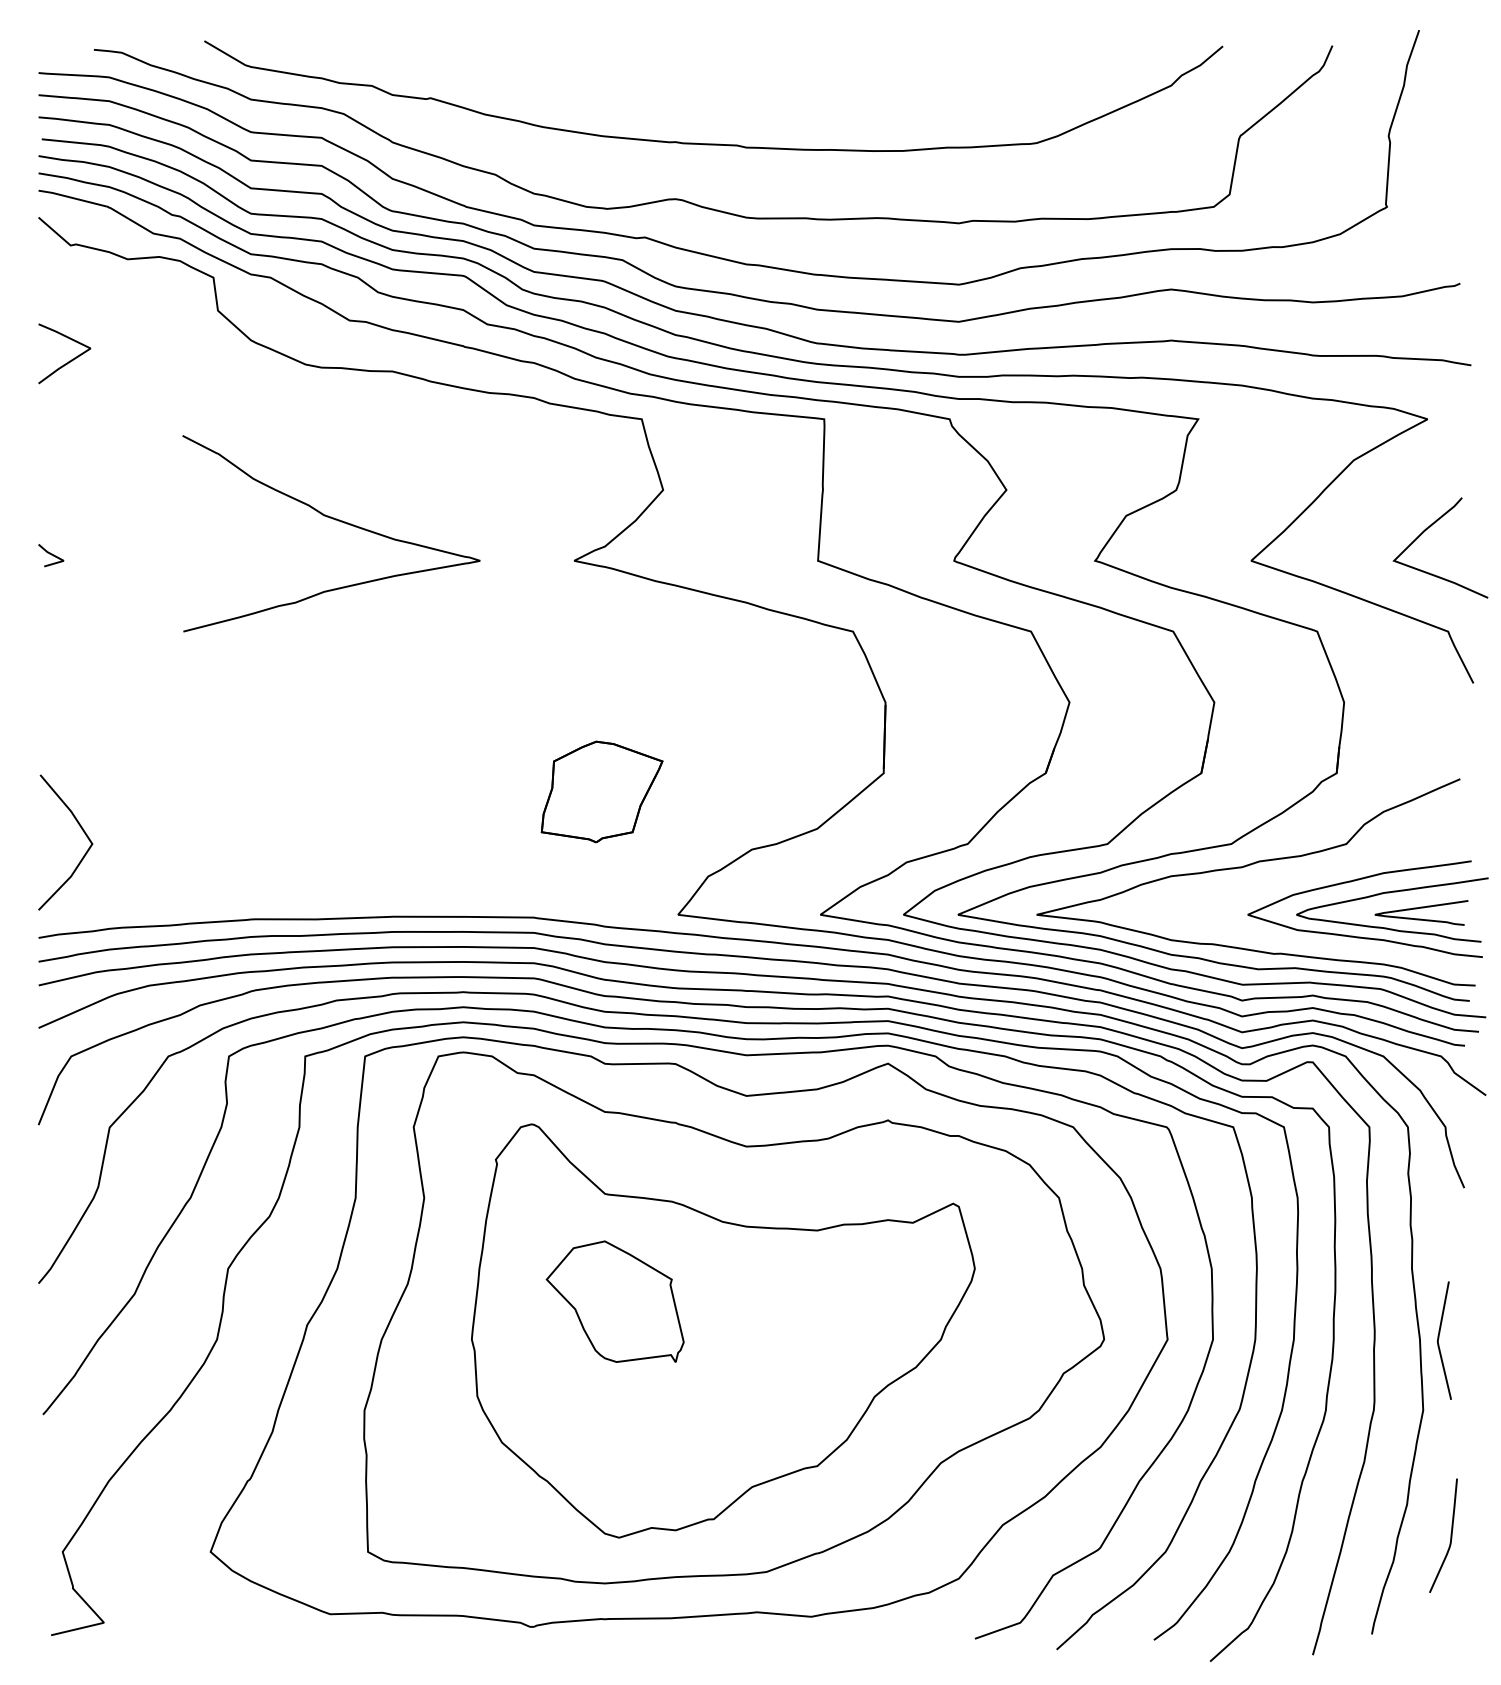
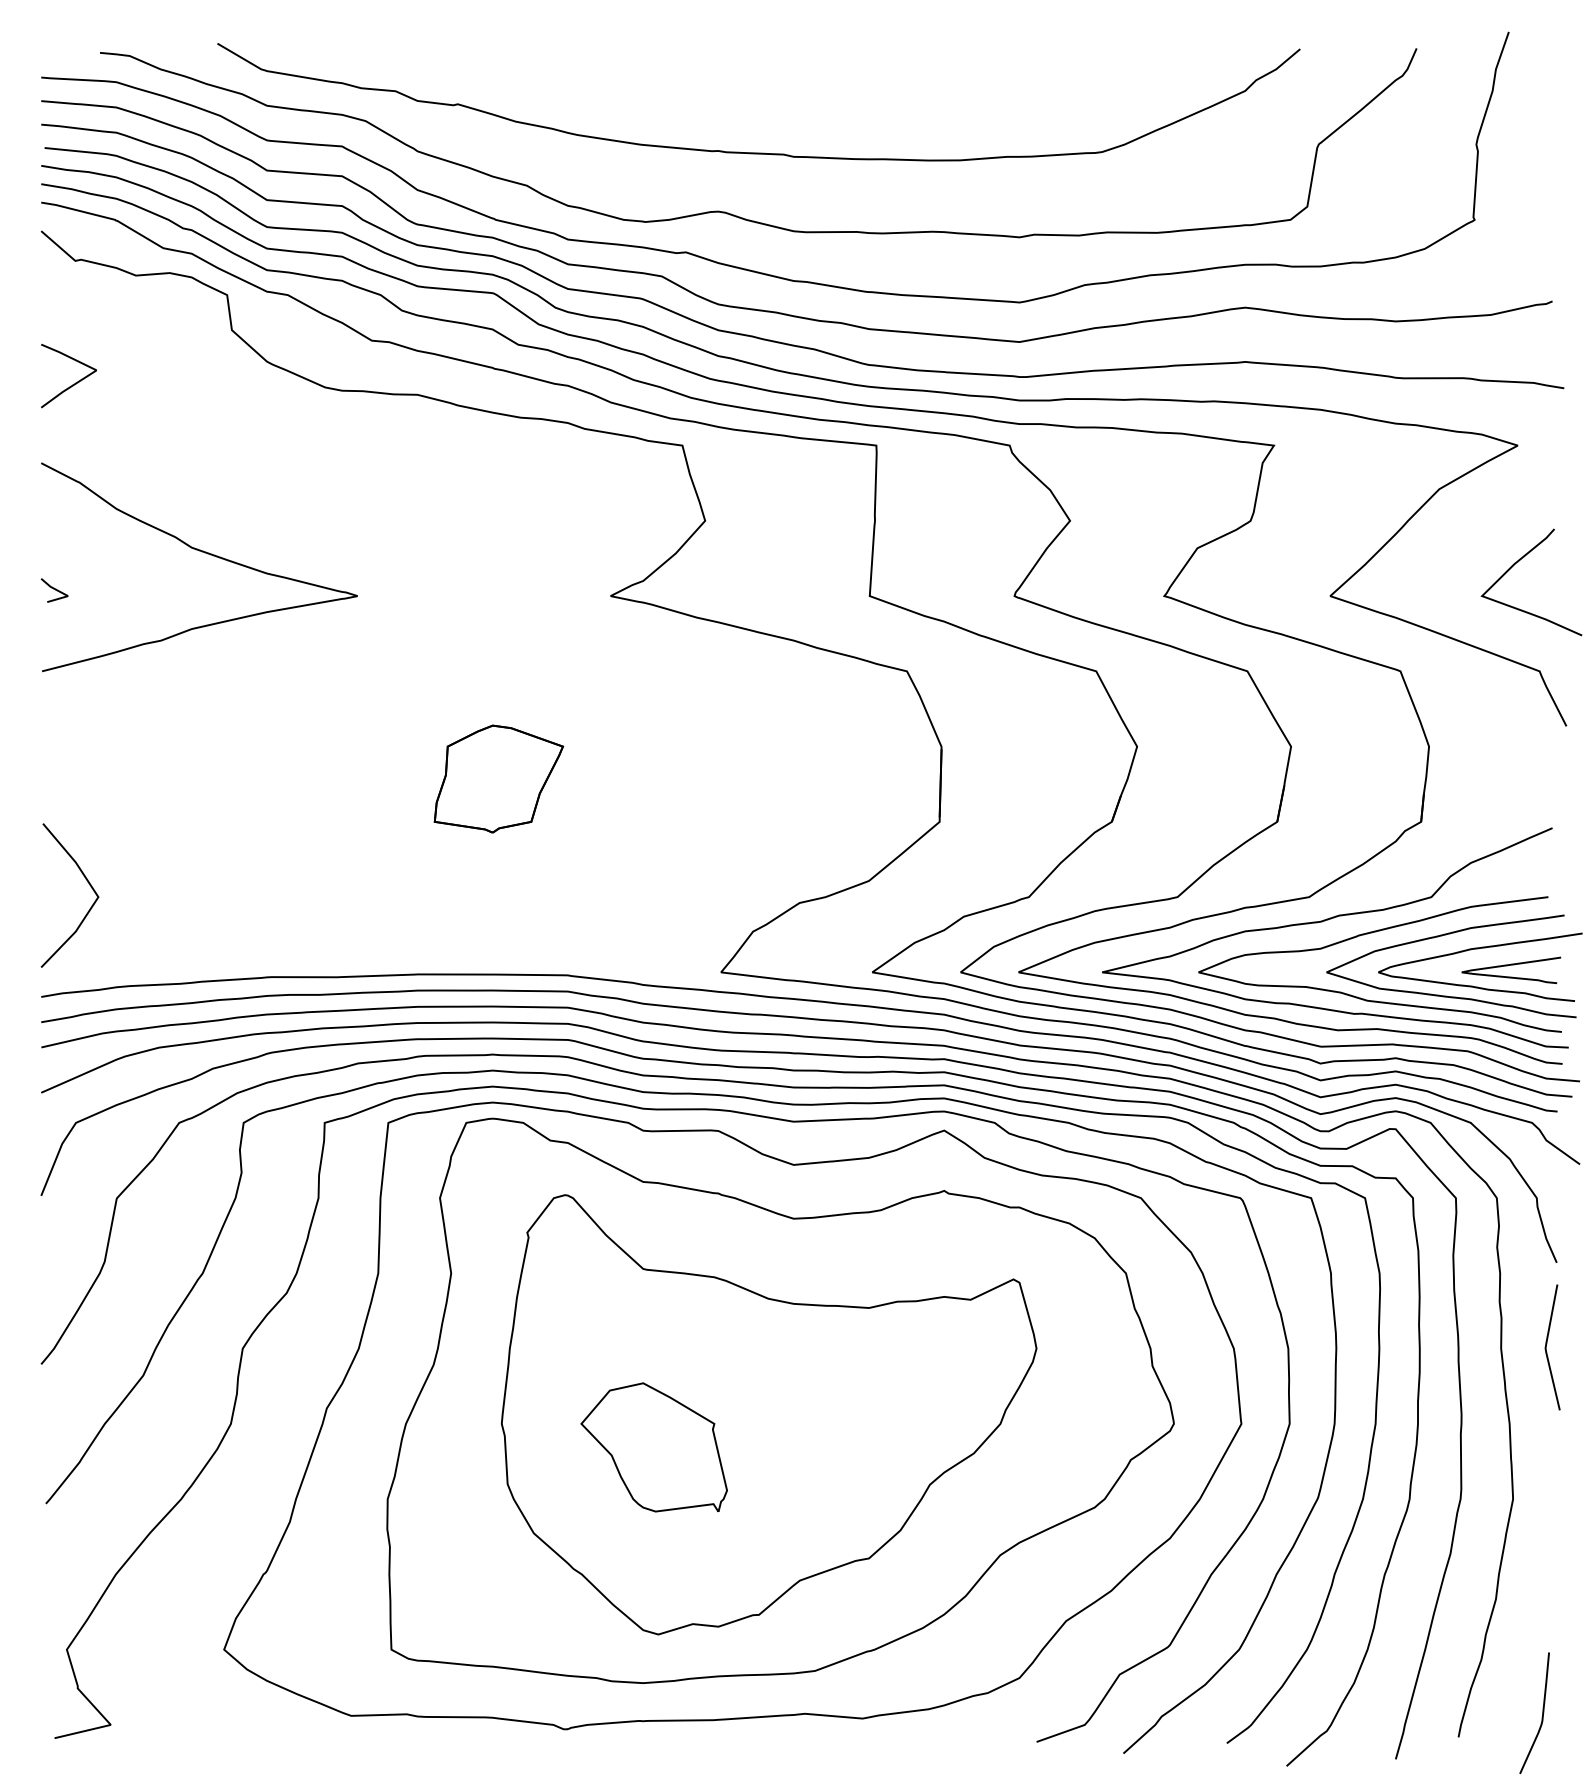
curve: (335, 520) -> (203, 553), moved
part: (601, 791) -> (498, 778), moved
curve: (1289, 878) -> (1370, 933), added
part: (614, 1301) -> (653, 1447), moved
curve: (1439, 1338) -> (1547, 1345), moved
curve: (1450, 1535) -> (1542, 1712), moved

